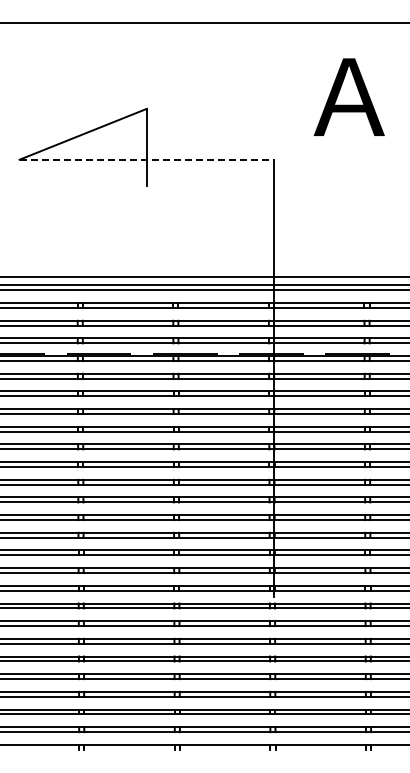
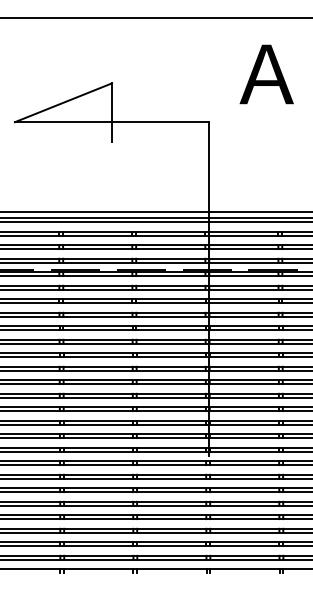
line: (147, 159) -> (112, 122), dashed -> solid

